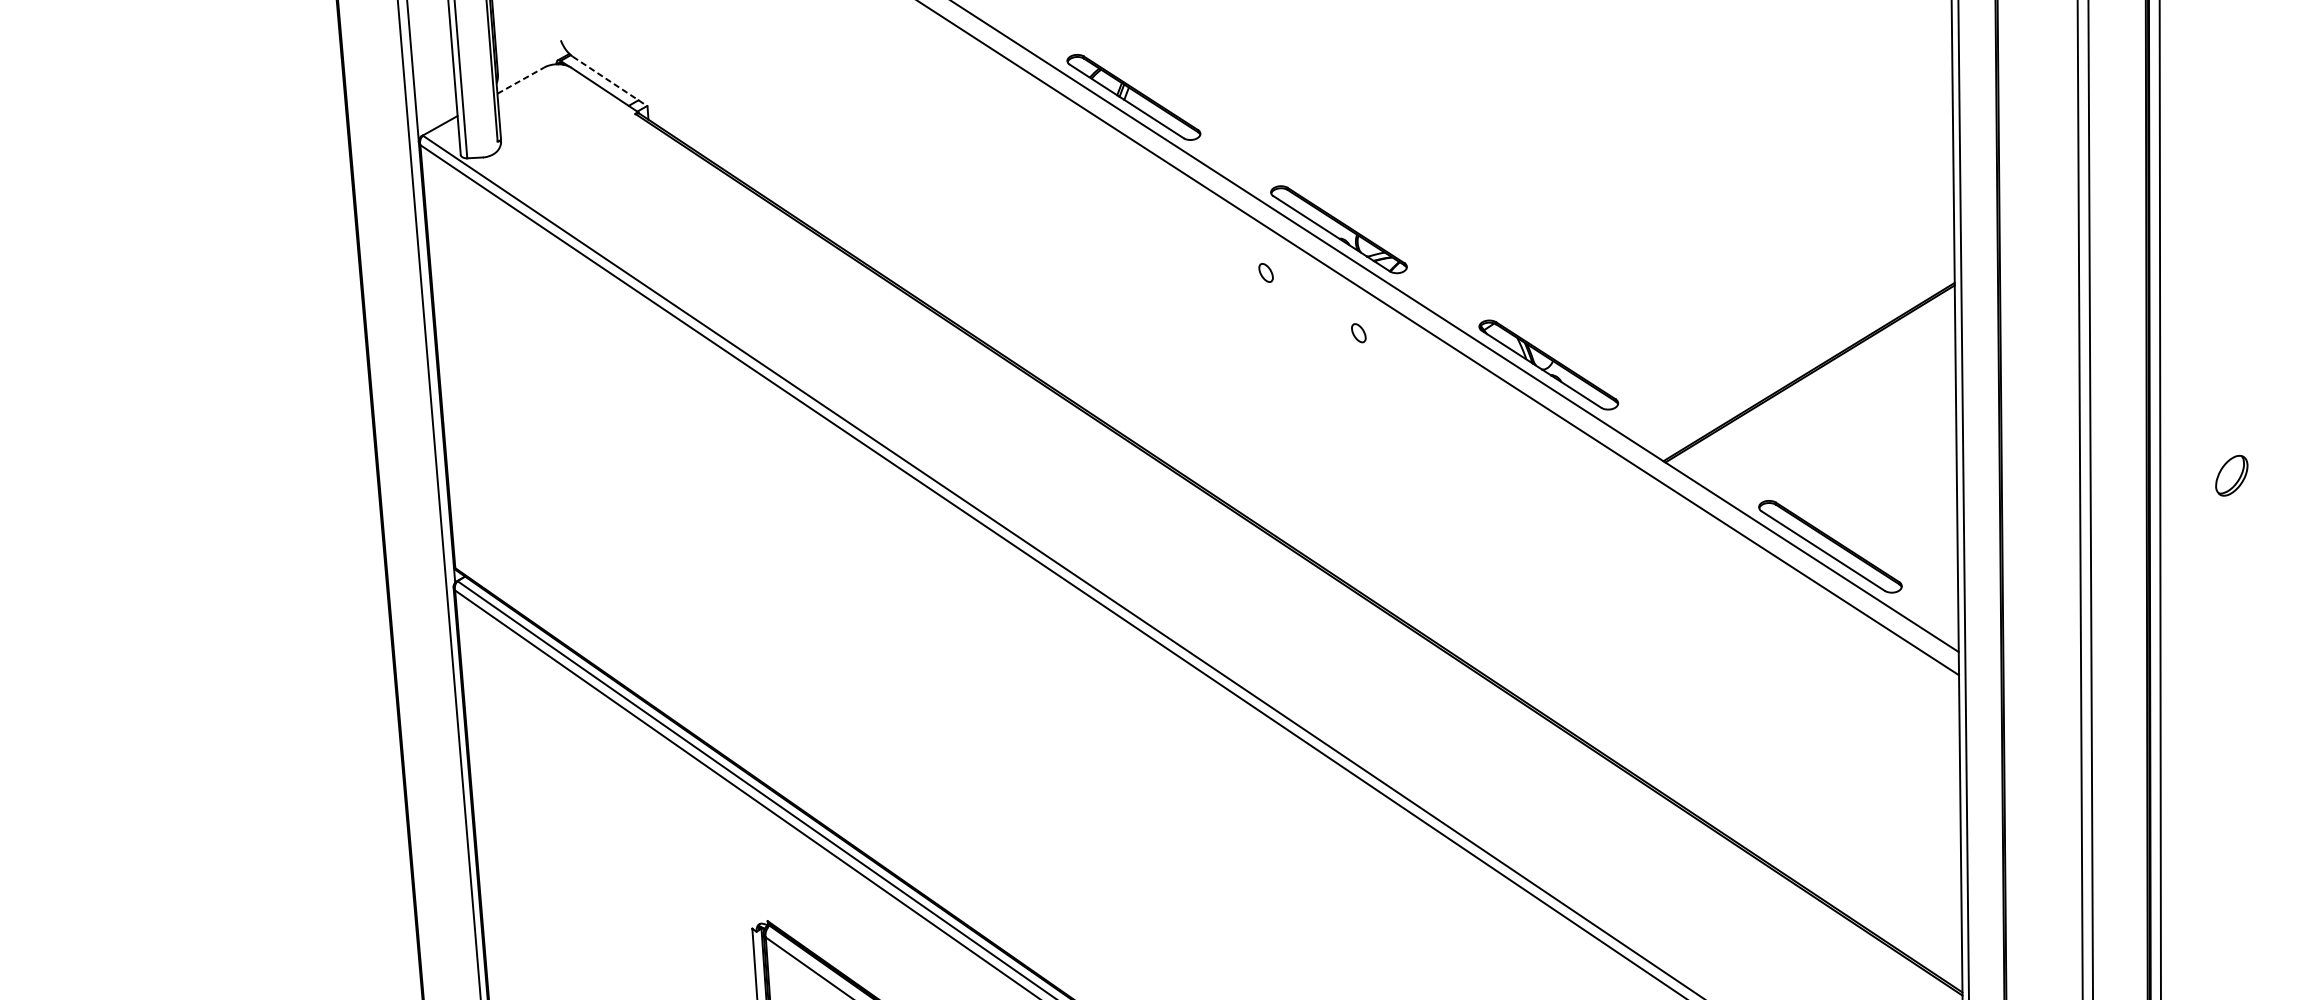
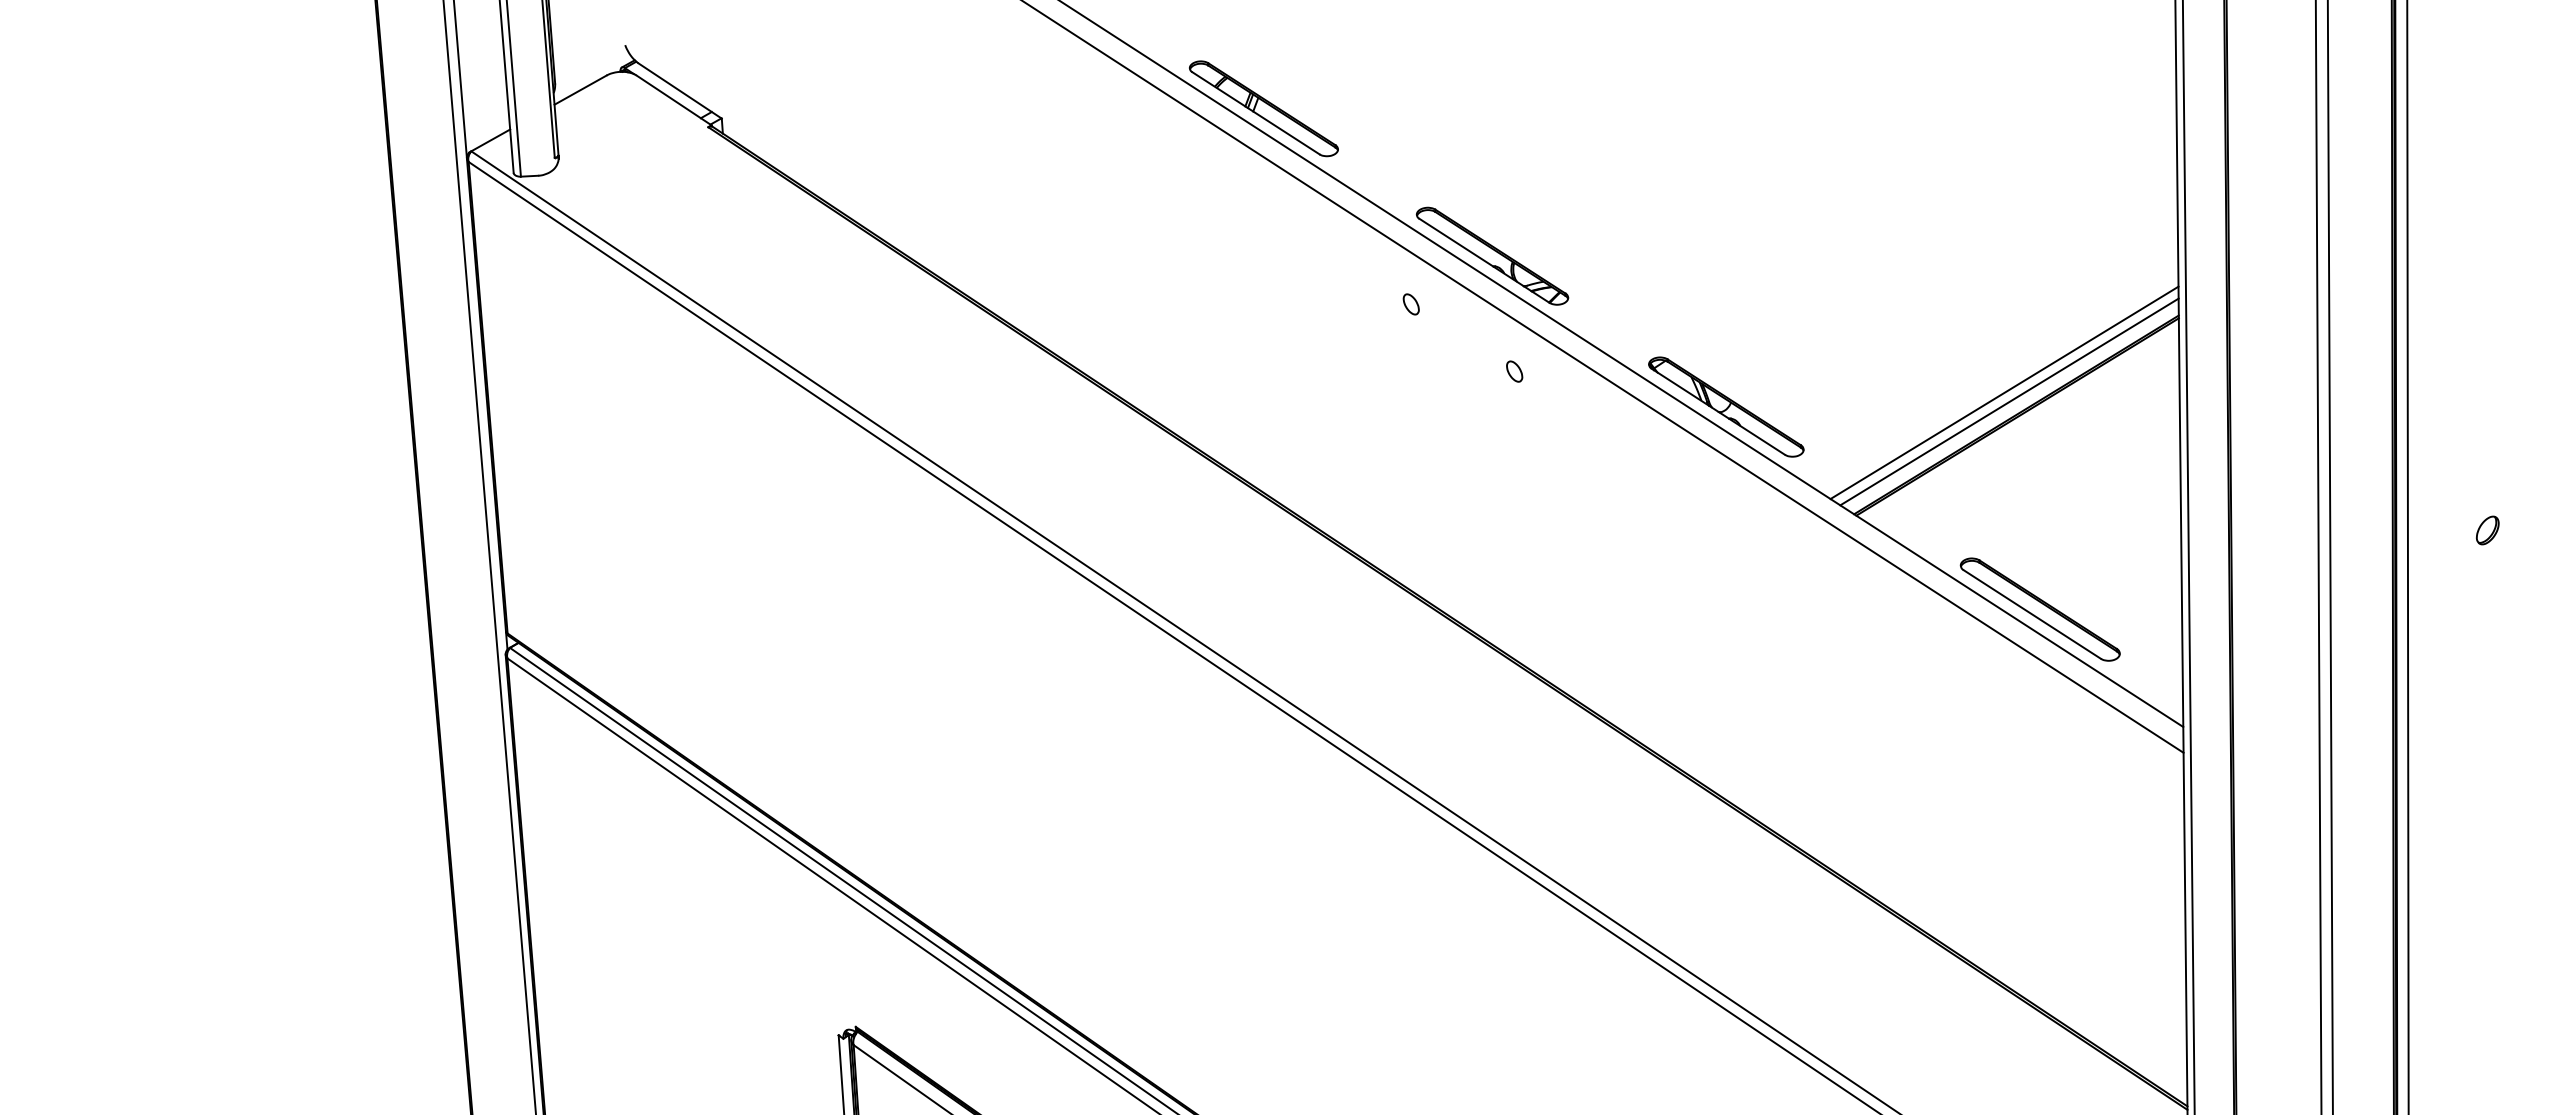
line: (520, 81) -> (580, 90), dashed -> solid
line: (610, 81) -> (680, 91), dashed -> solid
line: (1798, 351) -> (2004, 392), added
line: (1802, 360) -> (2009, 401), added
part: (2231, 475) -> (2487, 530), size x0.62

